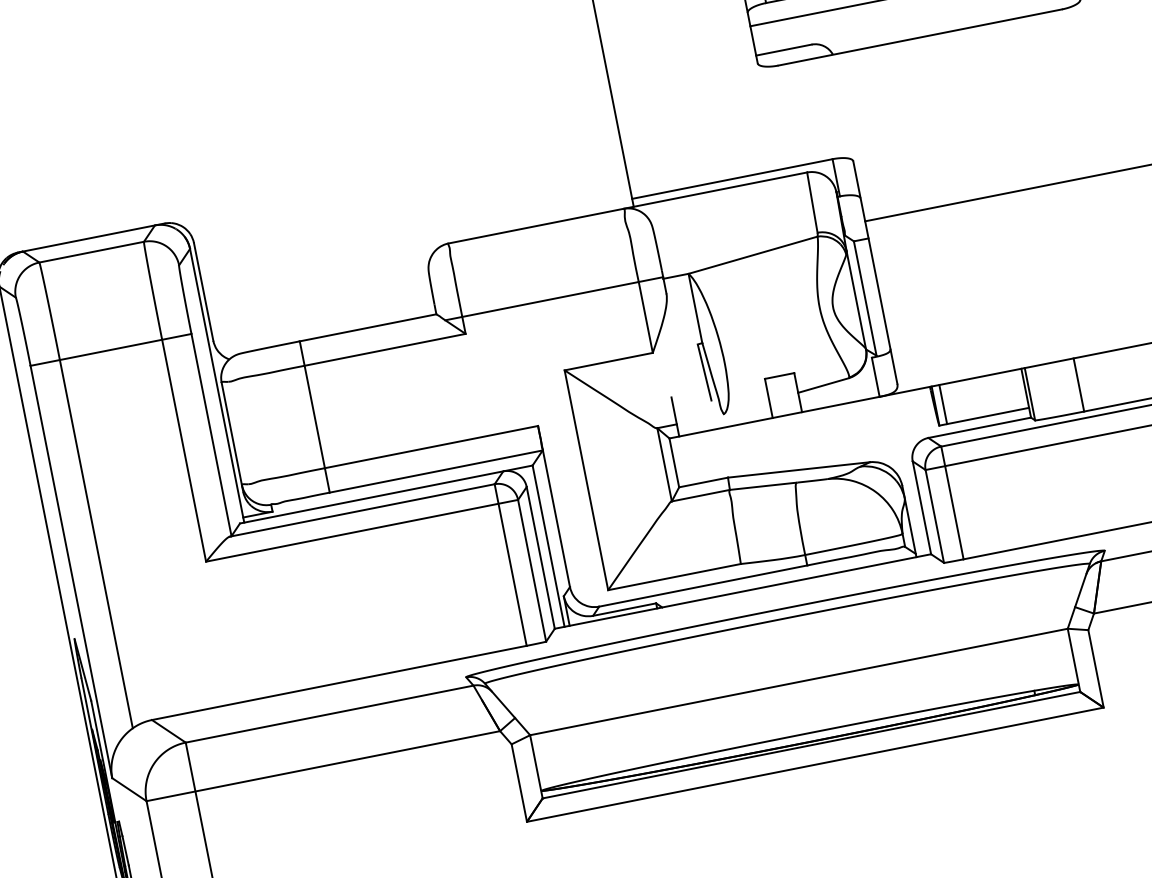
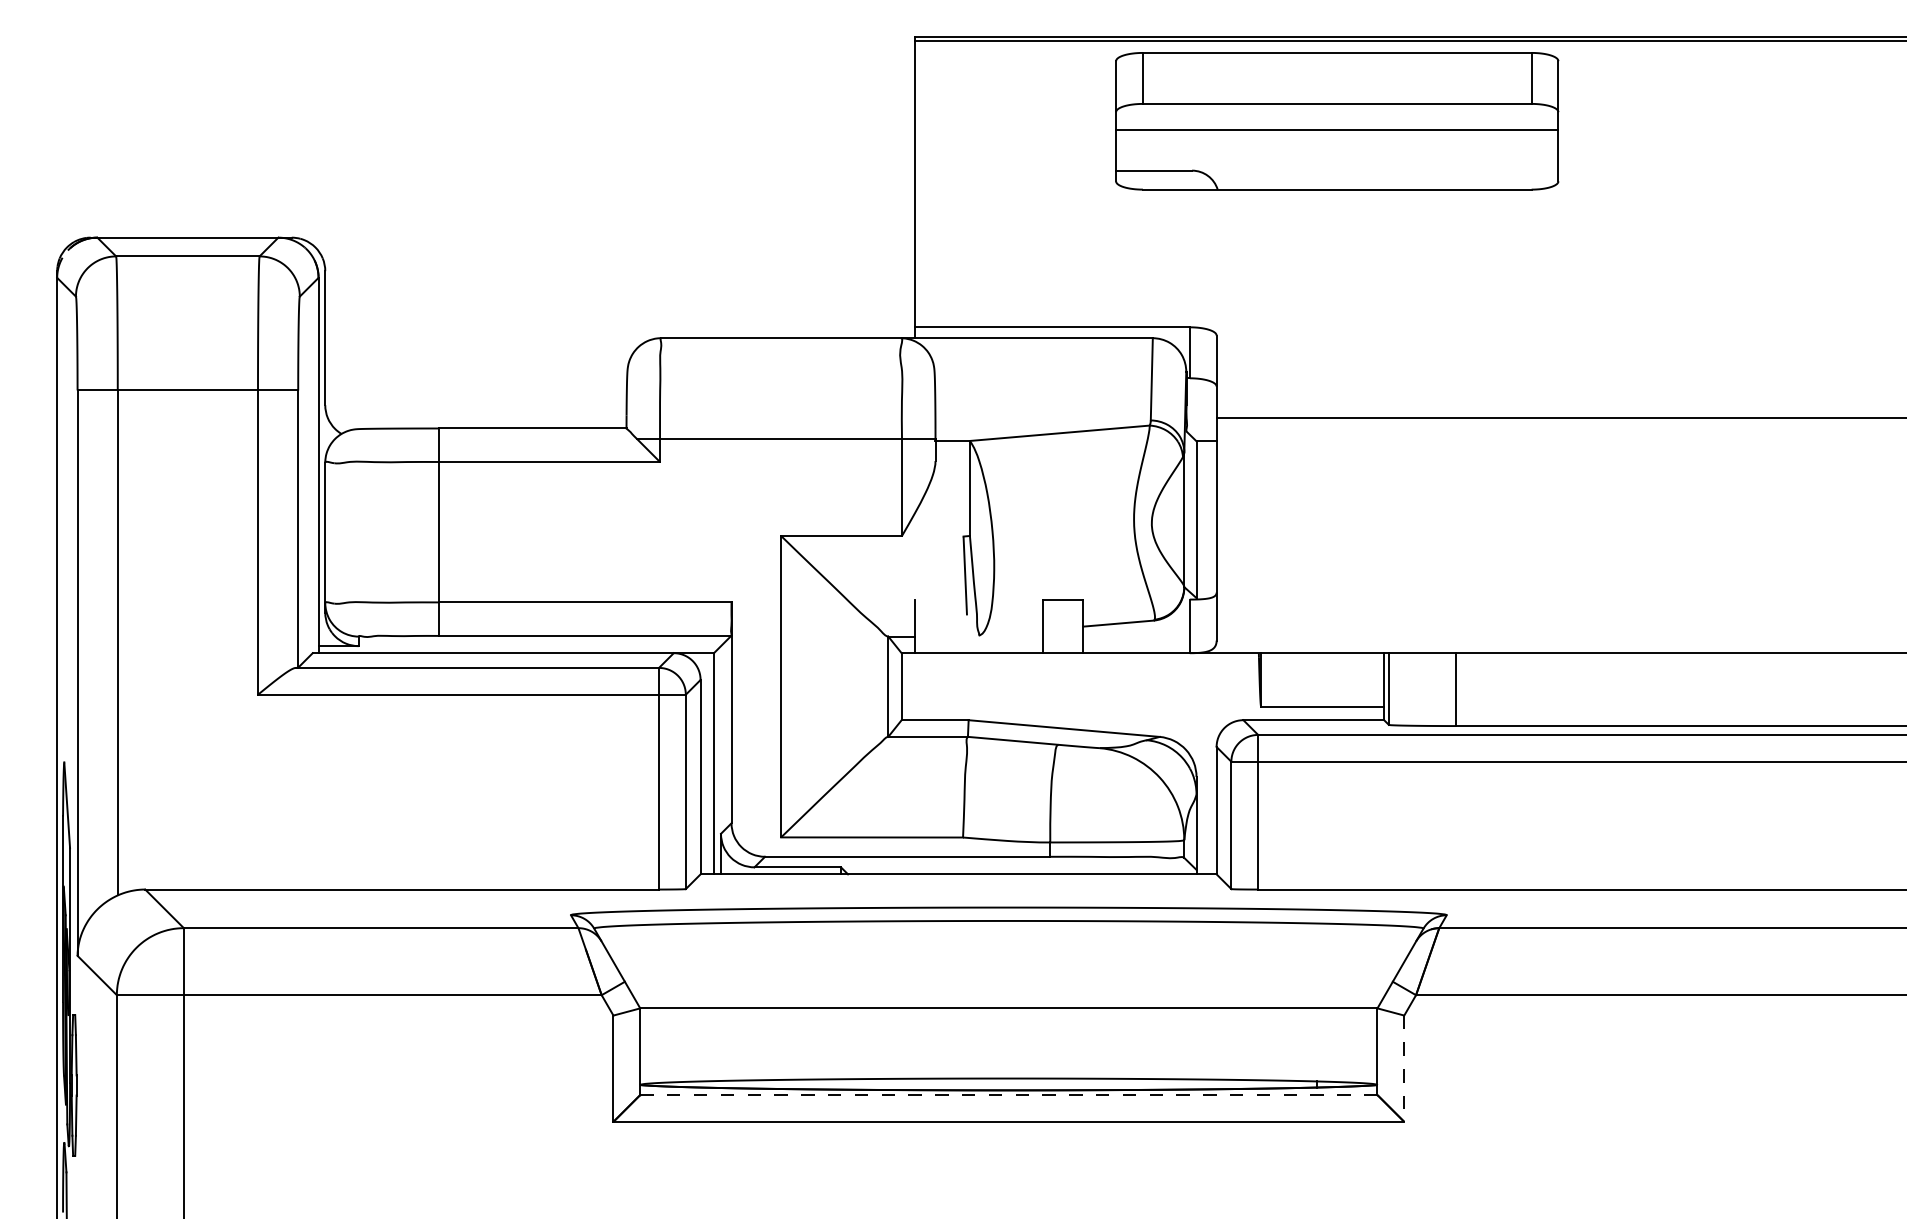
line: (942, 404) -> (1271, 679), removed
line: (1096, 669) -> (1404, 1069), solid -> dashed
line: (811, 745) -> (1008, 1095), solid -> dashed

